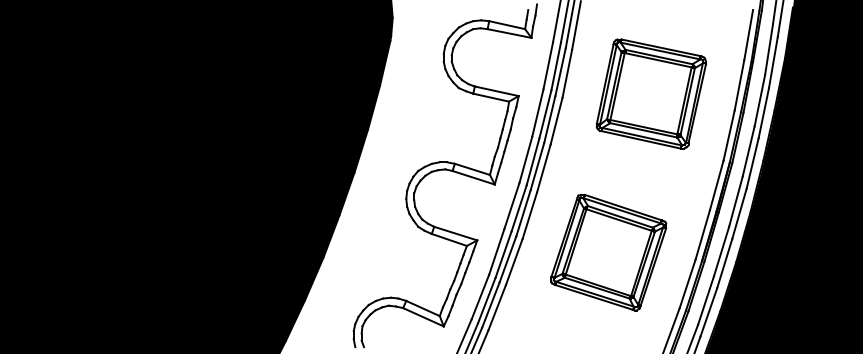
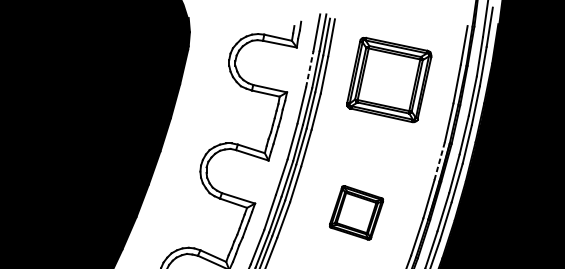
line: (548, 66) -> (309, 69), solid -> dashed
part: (651, 93) -> (389, 79), moved
line: (716, 185) -> (439, 161), solid -> dashed
part: (608, 252) -> (356, 212), size x0.6

